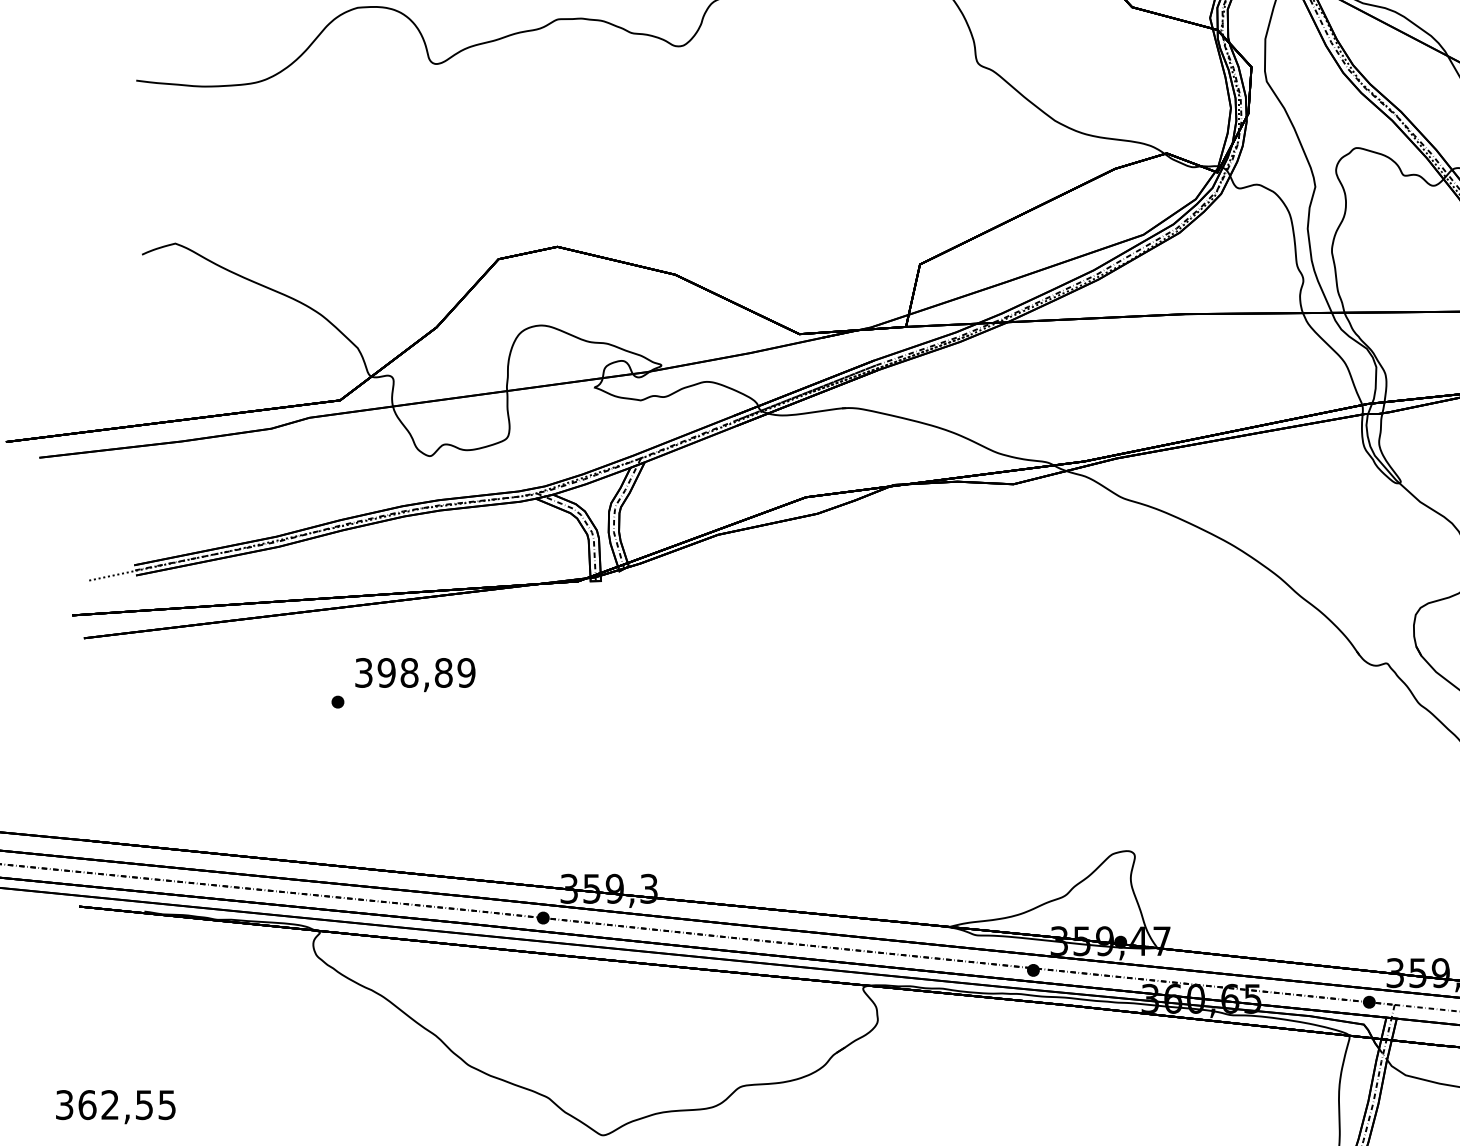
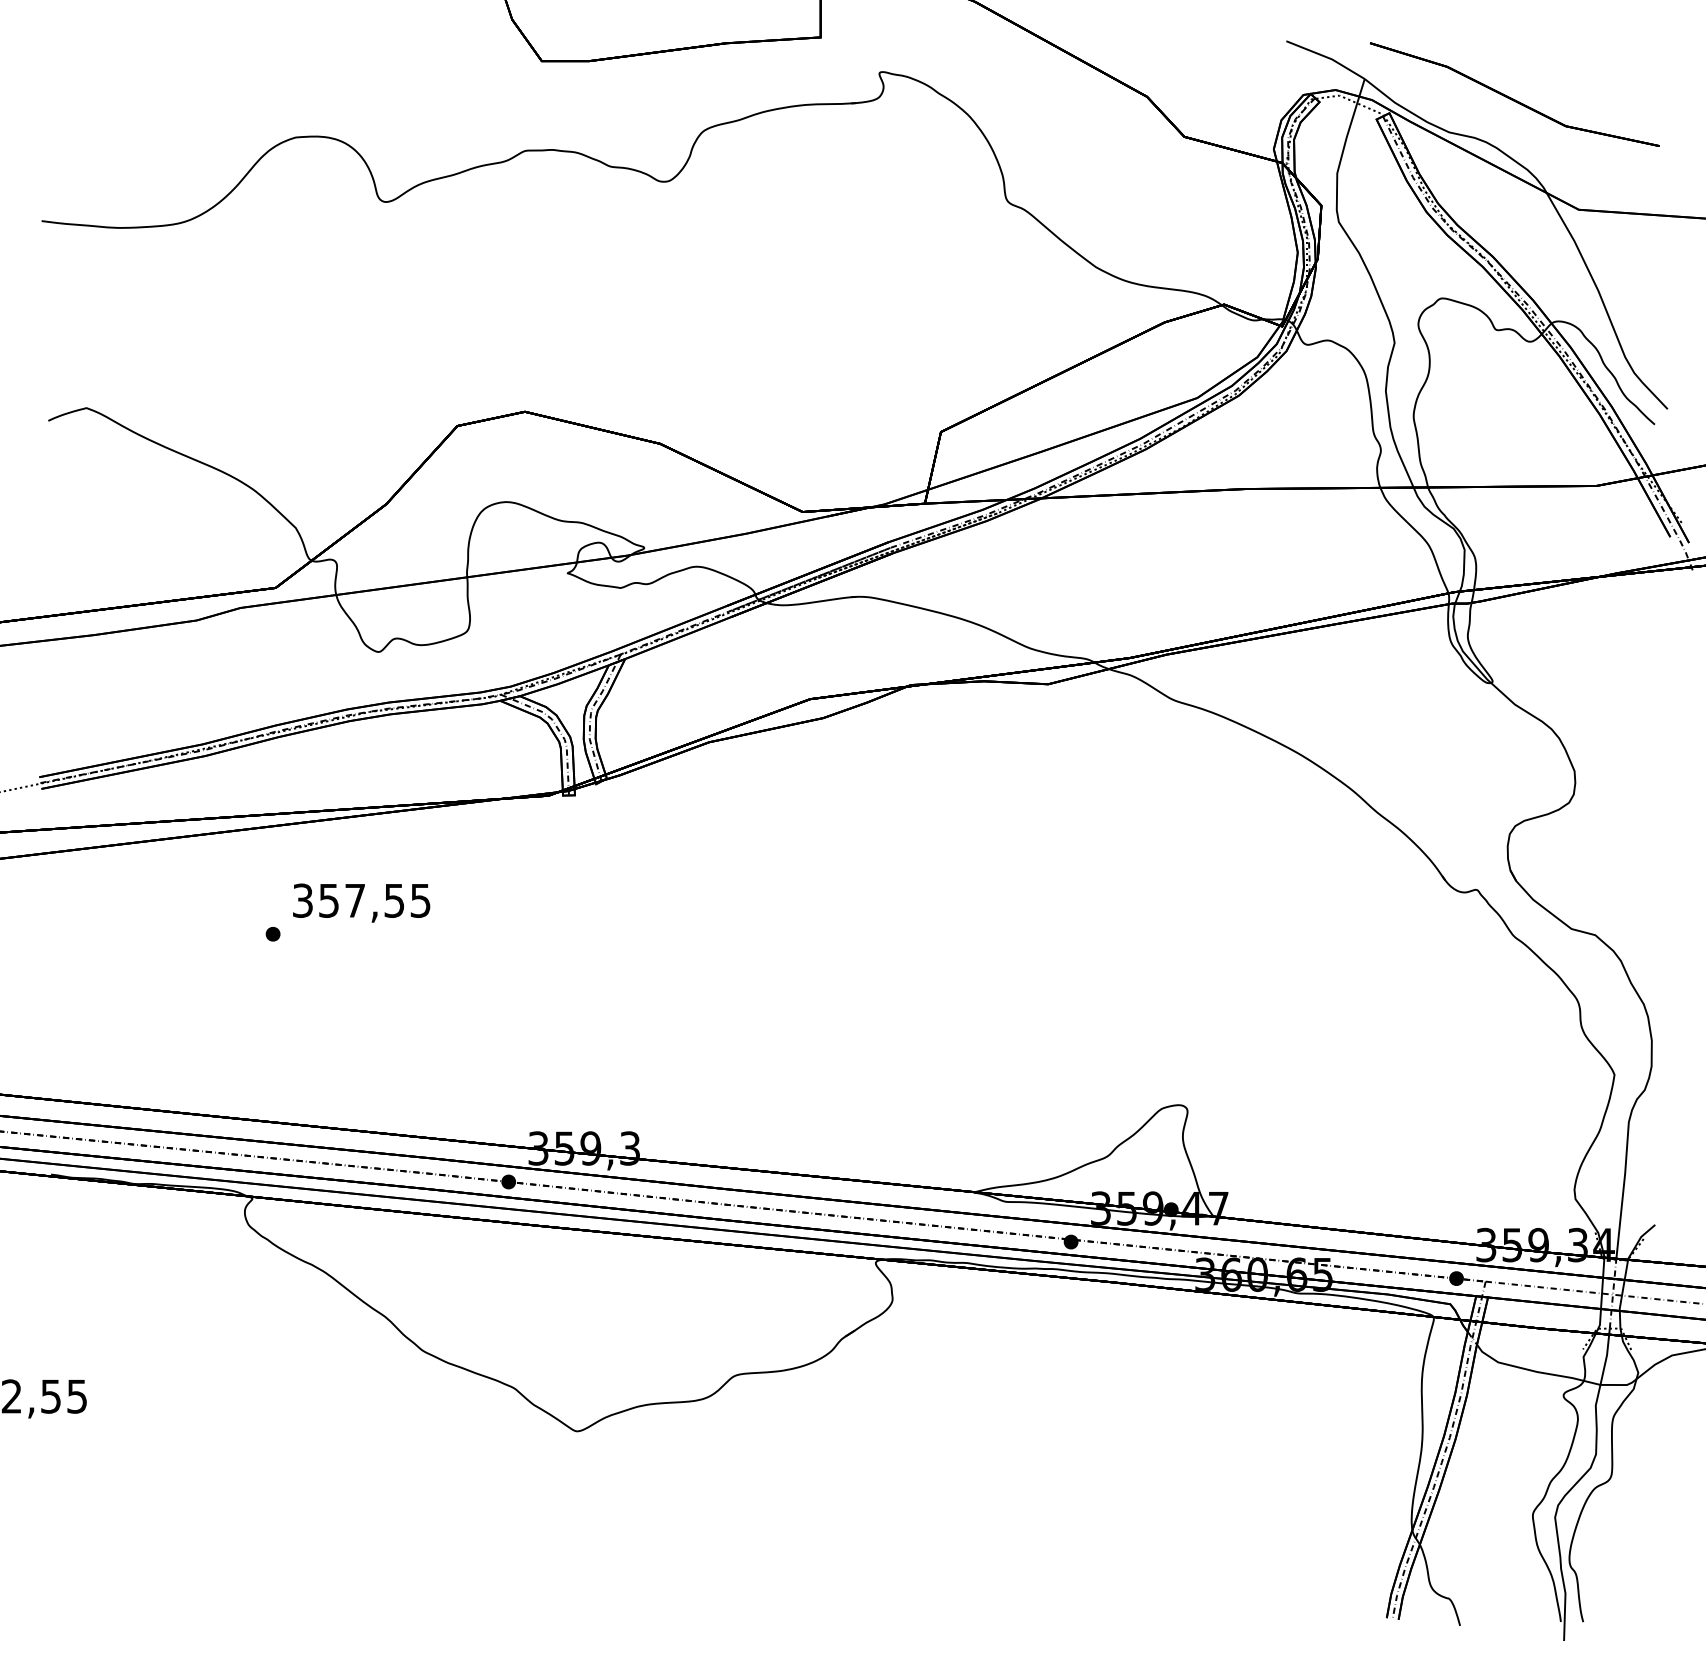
text: (426, 672) -> (374, 900), 398,89 -> 357,55

